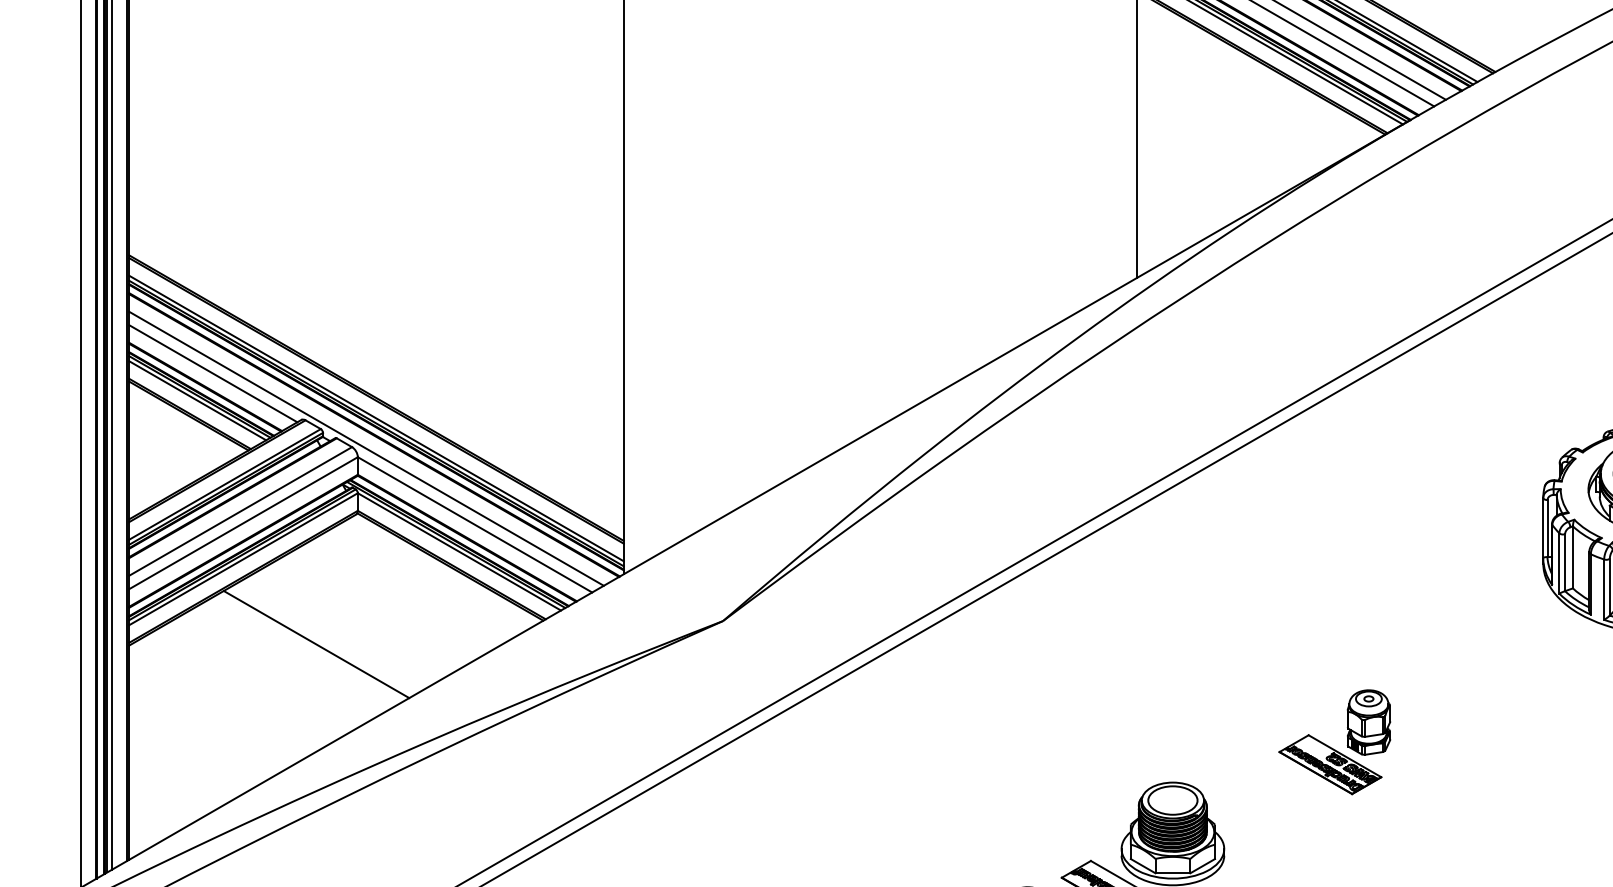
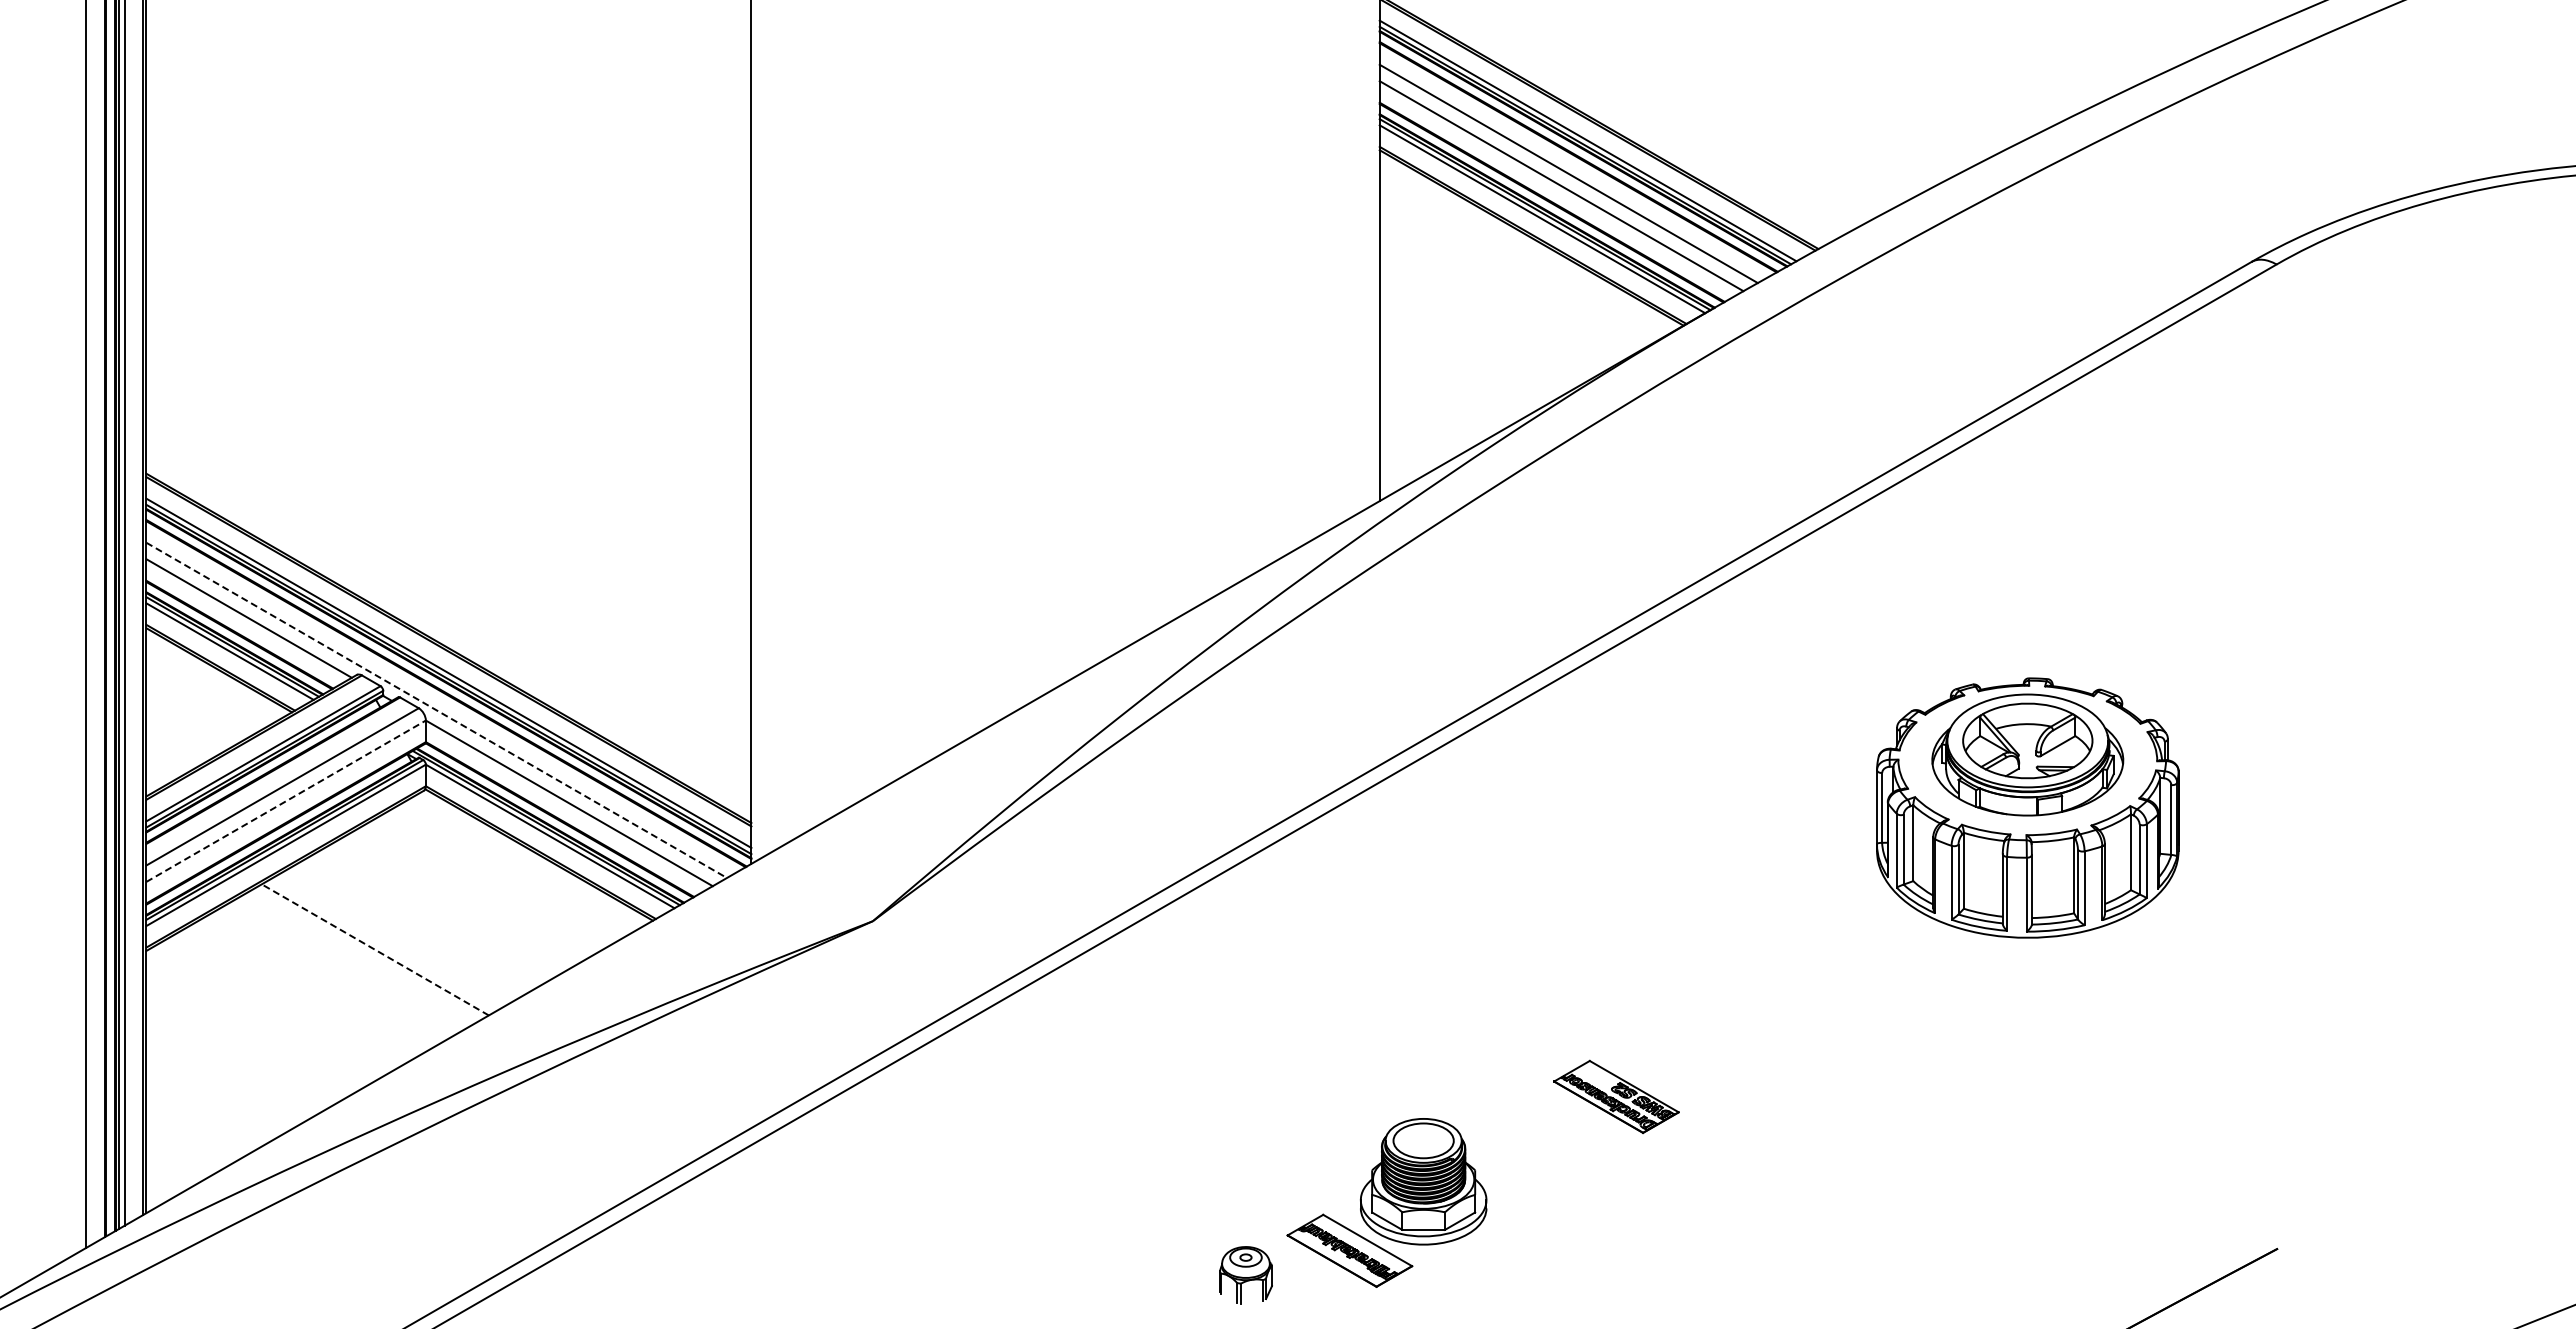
line: (367, 448) -> (437, 710), solid -> dashed
line: (243, 523) -> (286, 801), solid -> dashed
line: (315, 644) -> (374, 949), solid -> dashed
part: (1368, 722) -> (1663, 1045), removed

